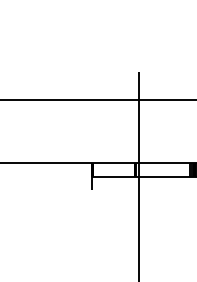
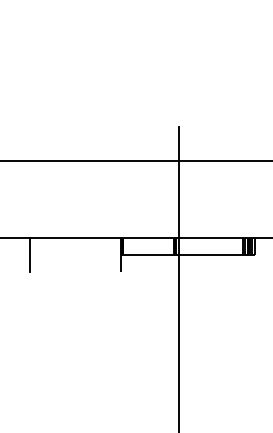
line: (17, 176) -> (29, 255), added

